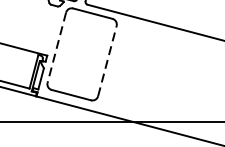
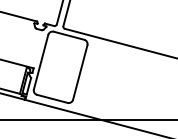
line: (56, 48) -> (40, 62), dashed -> solid
line: (107, 61) -> (80, 72), dashed -> solid

